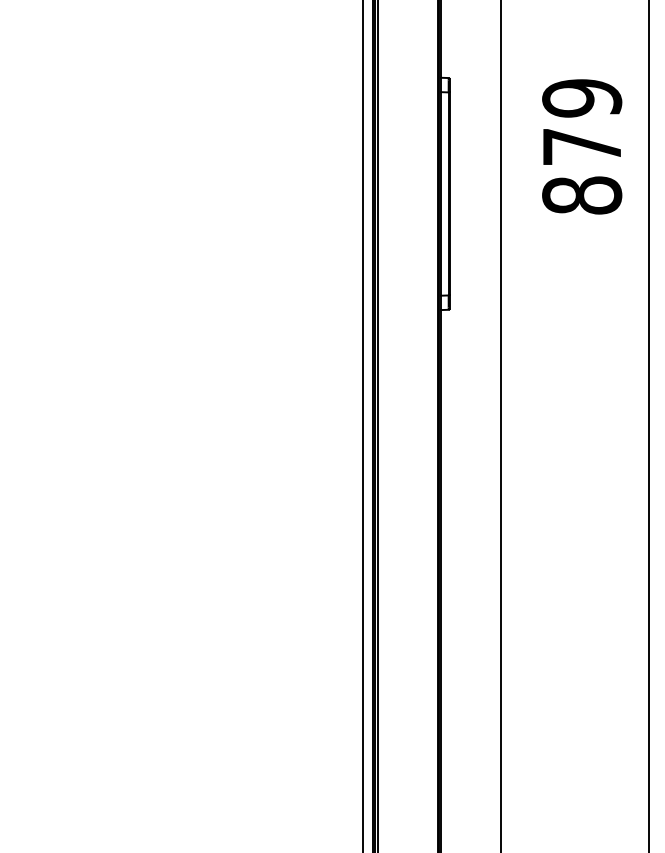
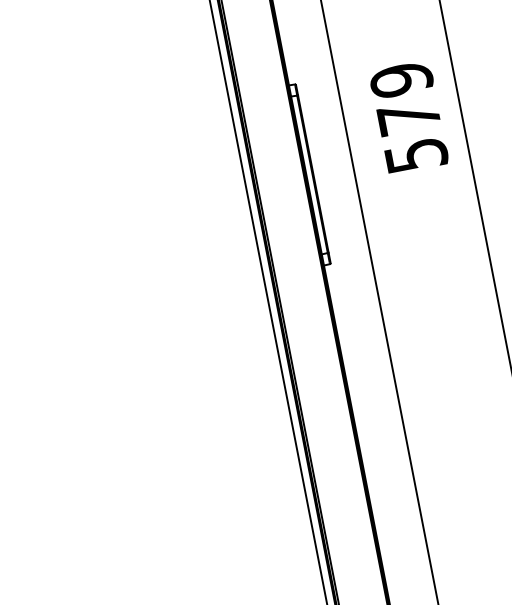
text: (582, 195) -> (416, 155), 879 -> 579

